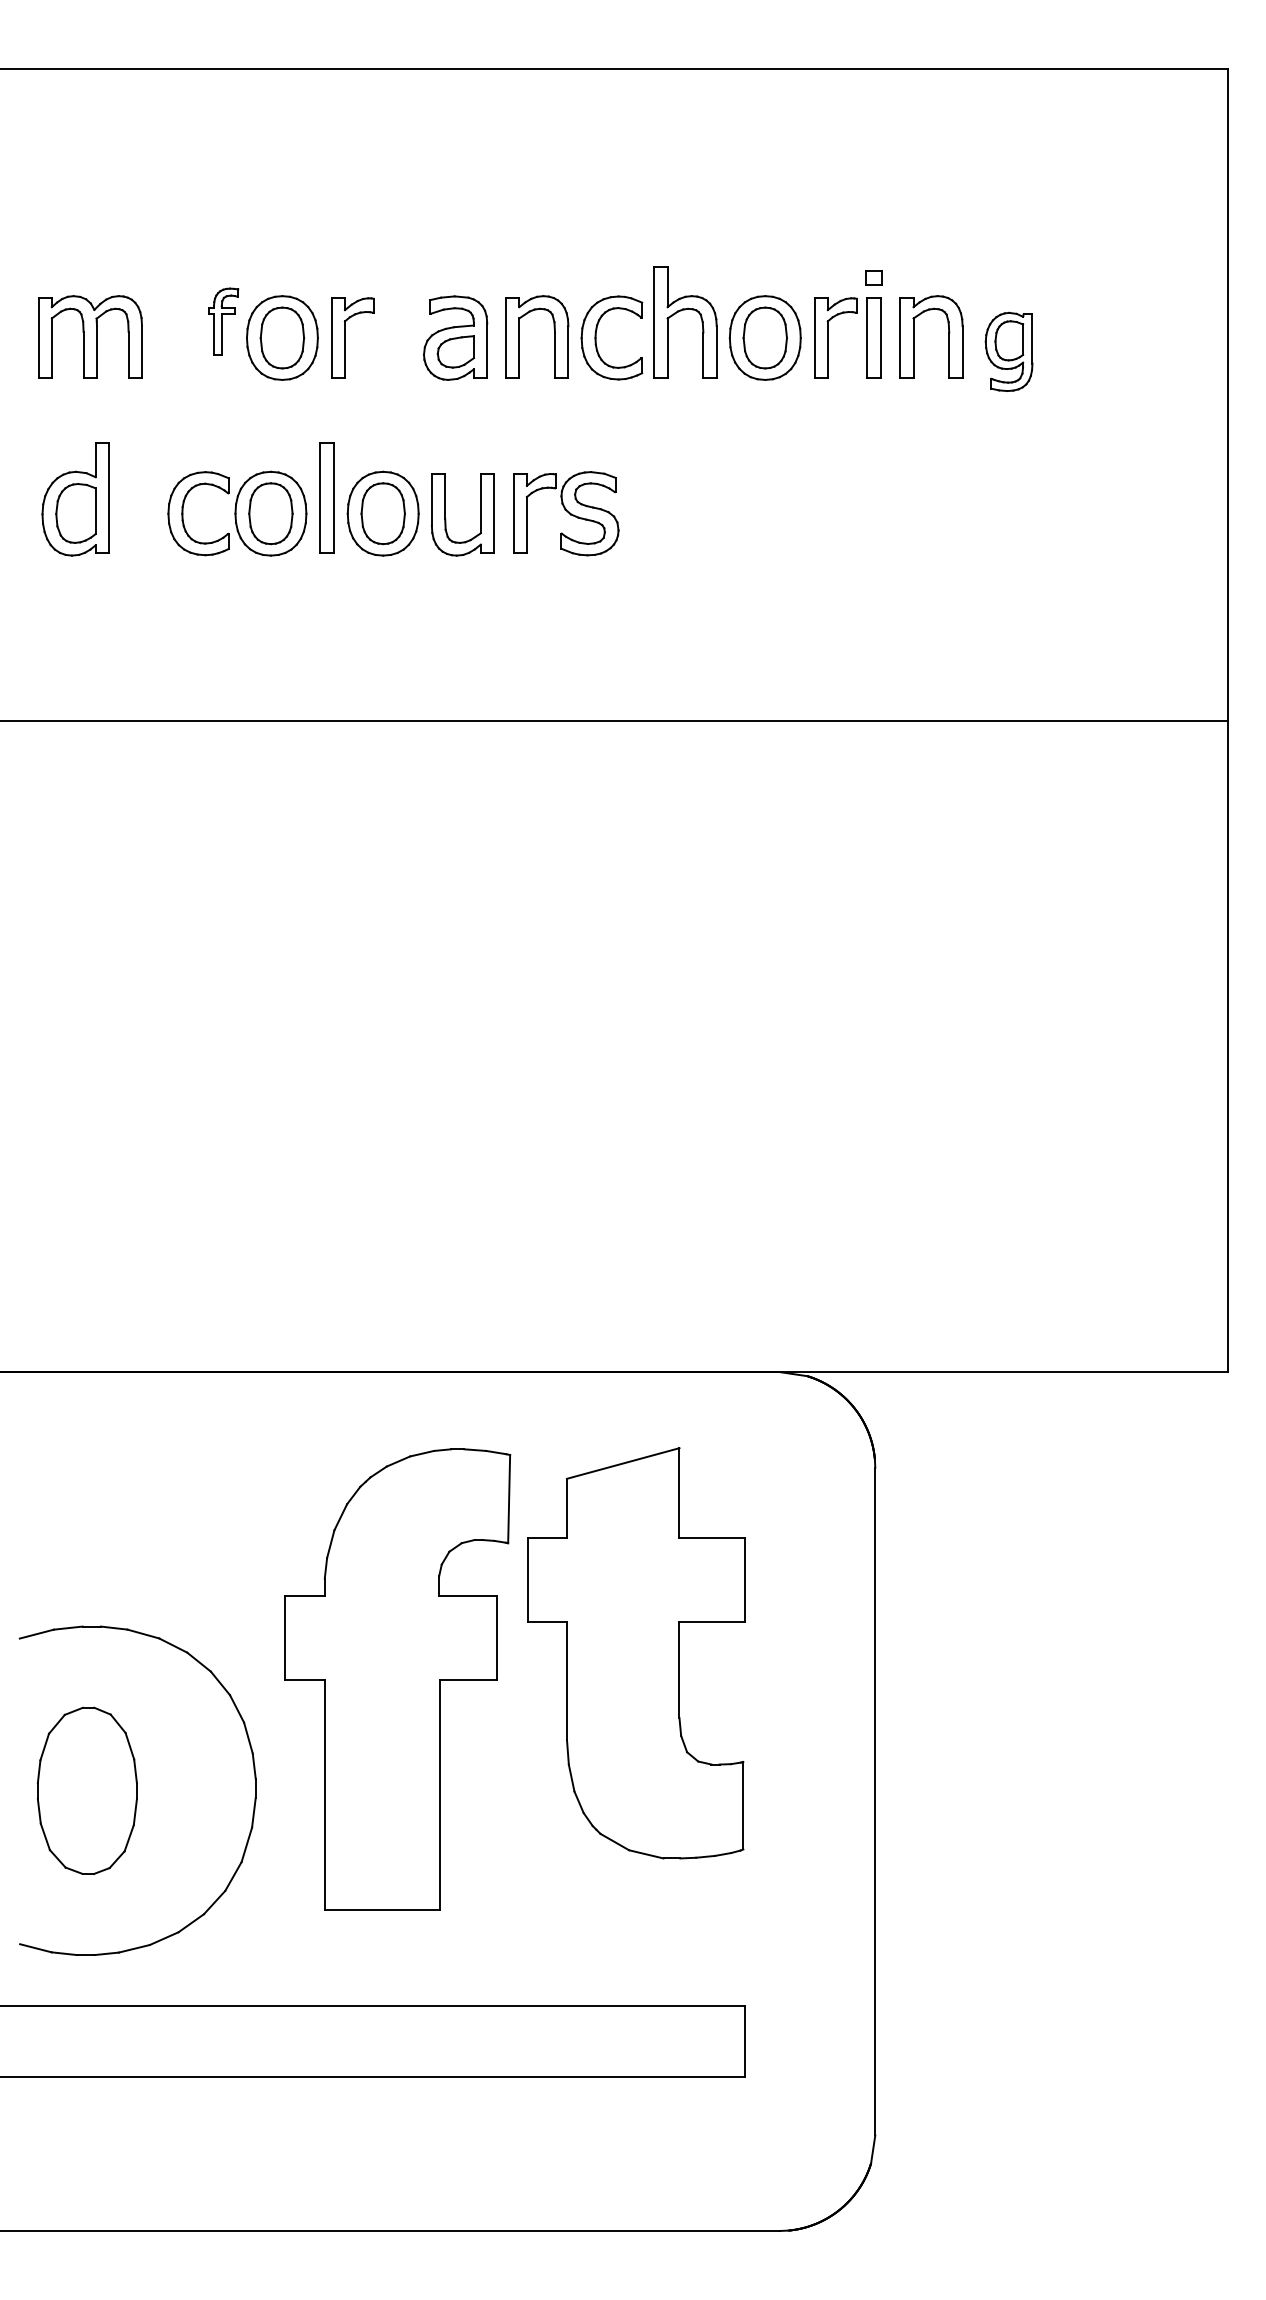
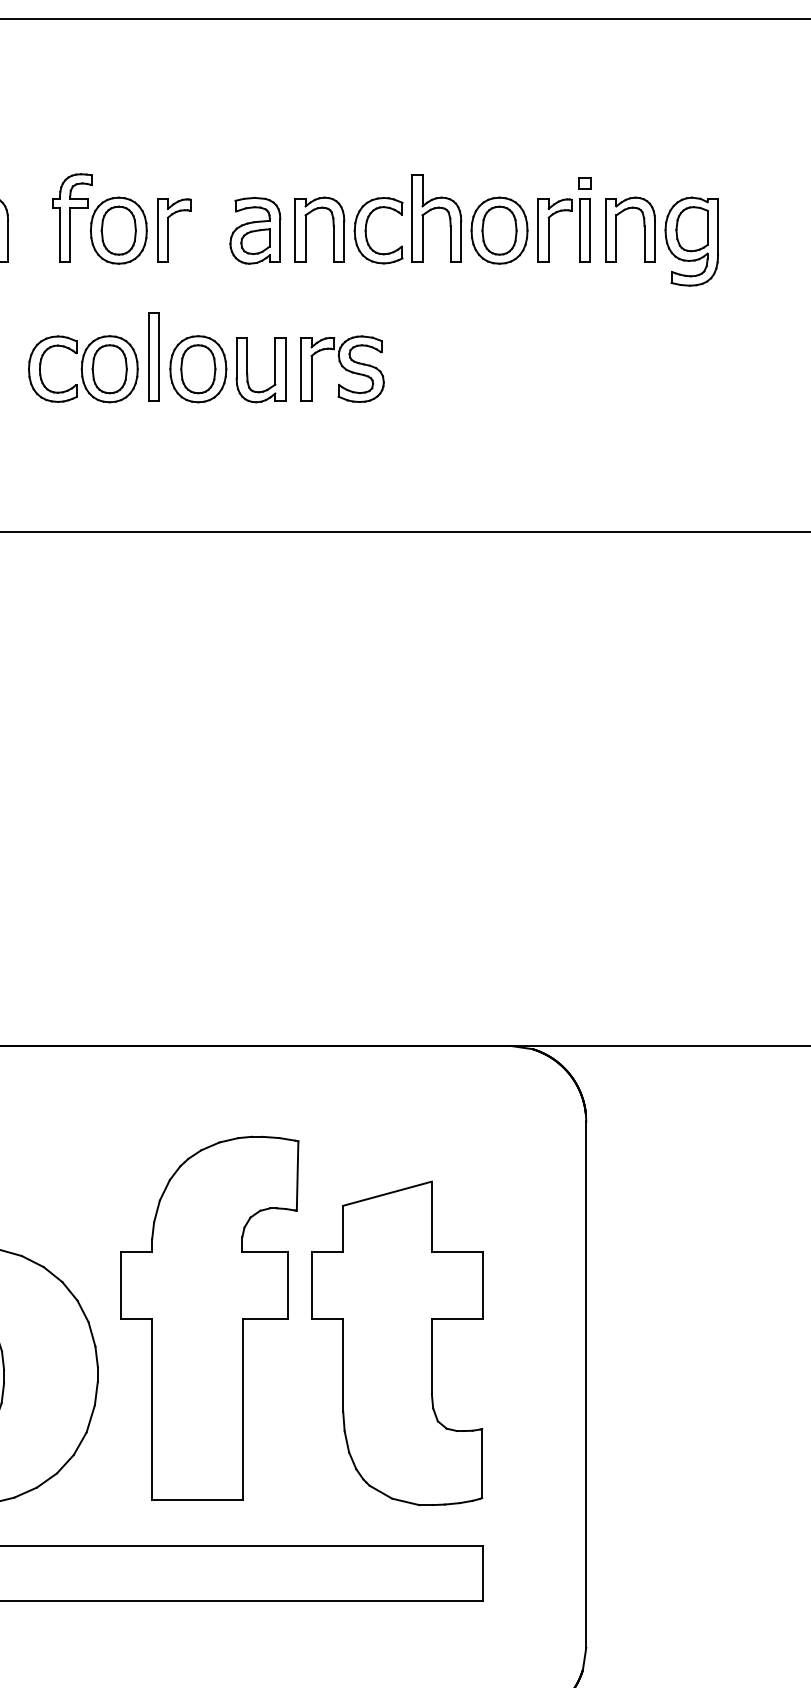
part: (223, 321) -> (72, 217), size x1.67
part: (1008, 351) -> (691, 241), size x1.43
part: (636, 1653) -> (398, 1343), moved
part: (397, 1679) -> (209, 1318), moved

